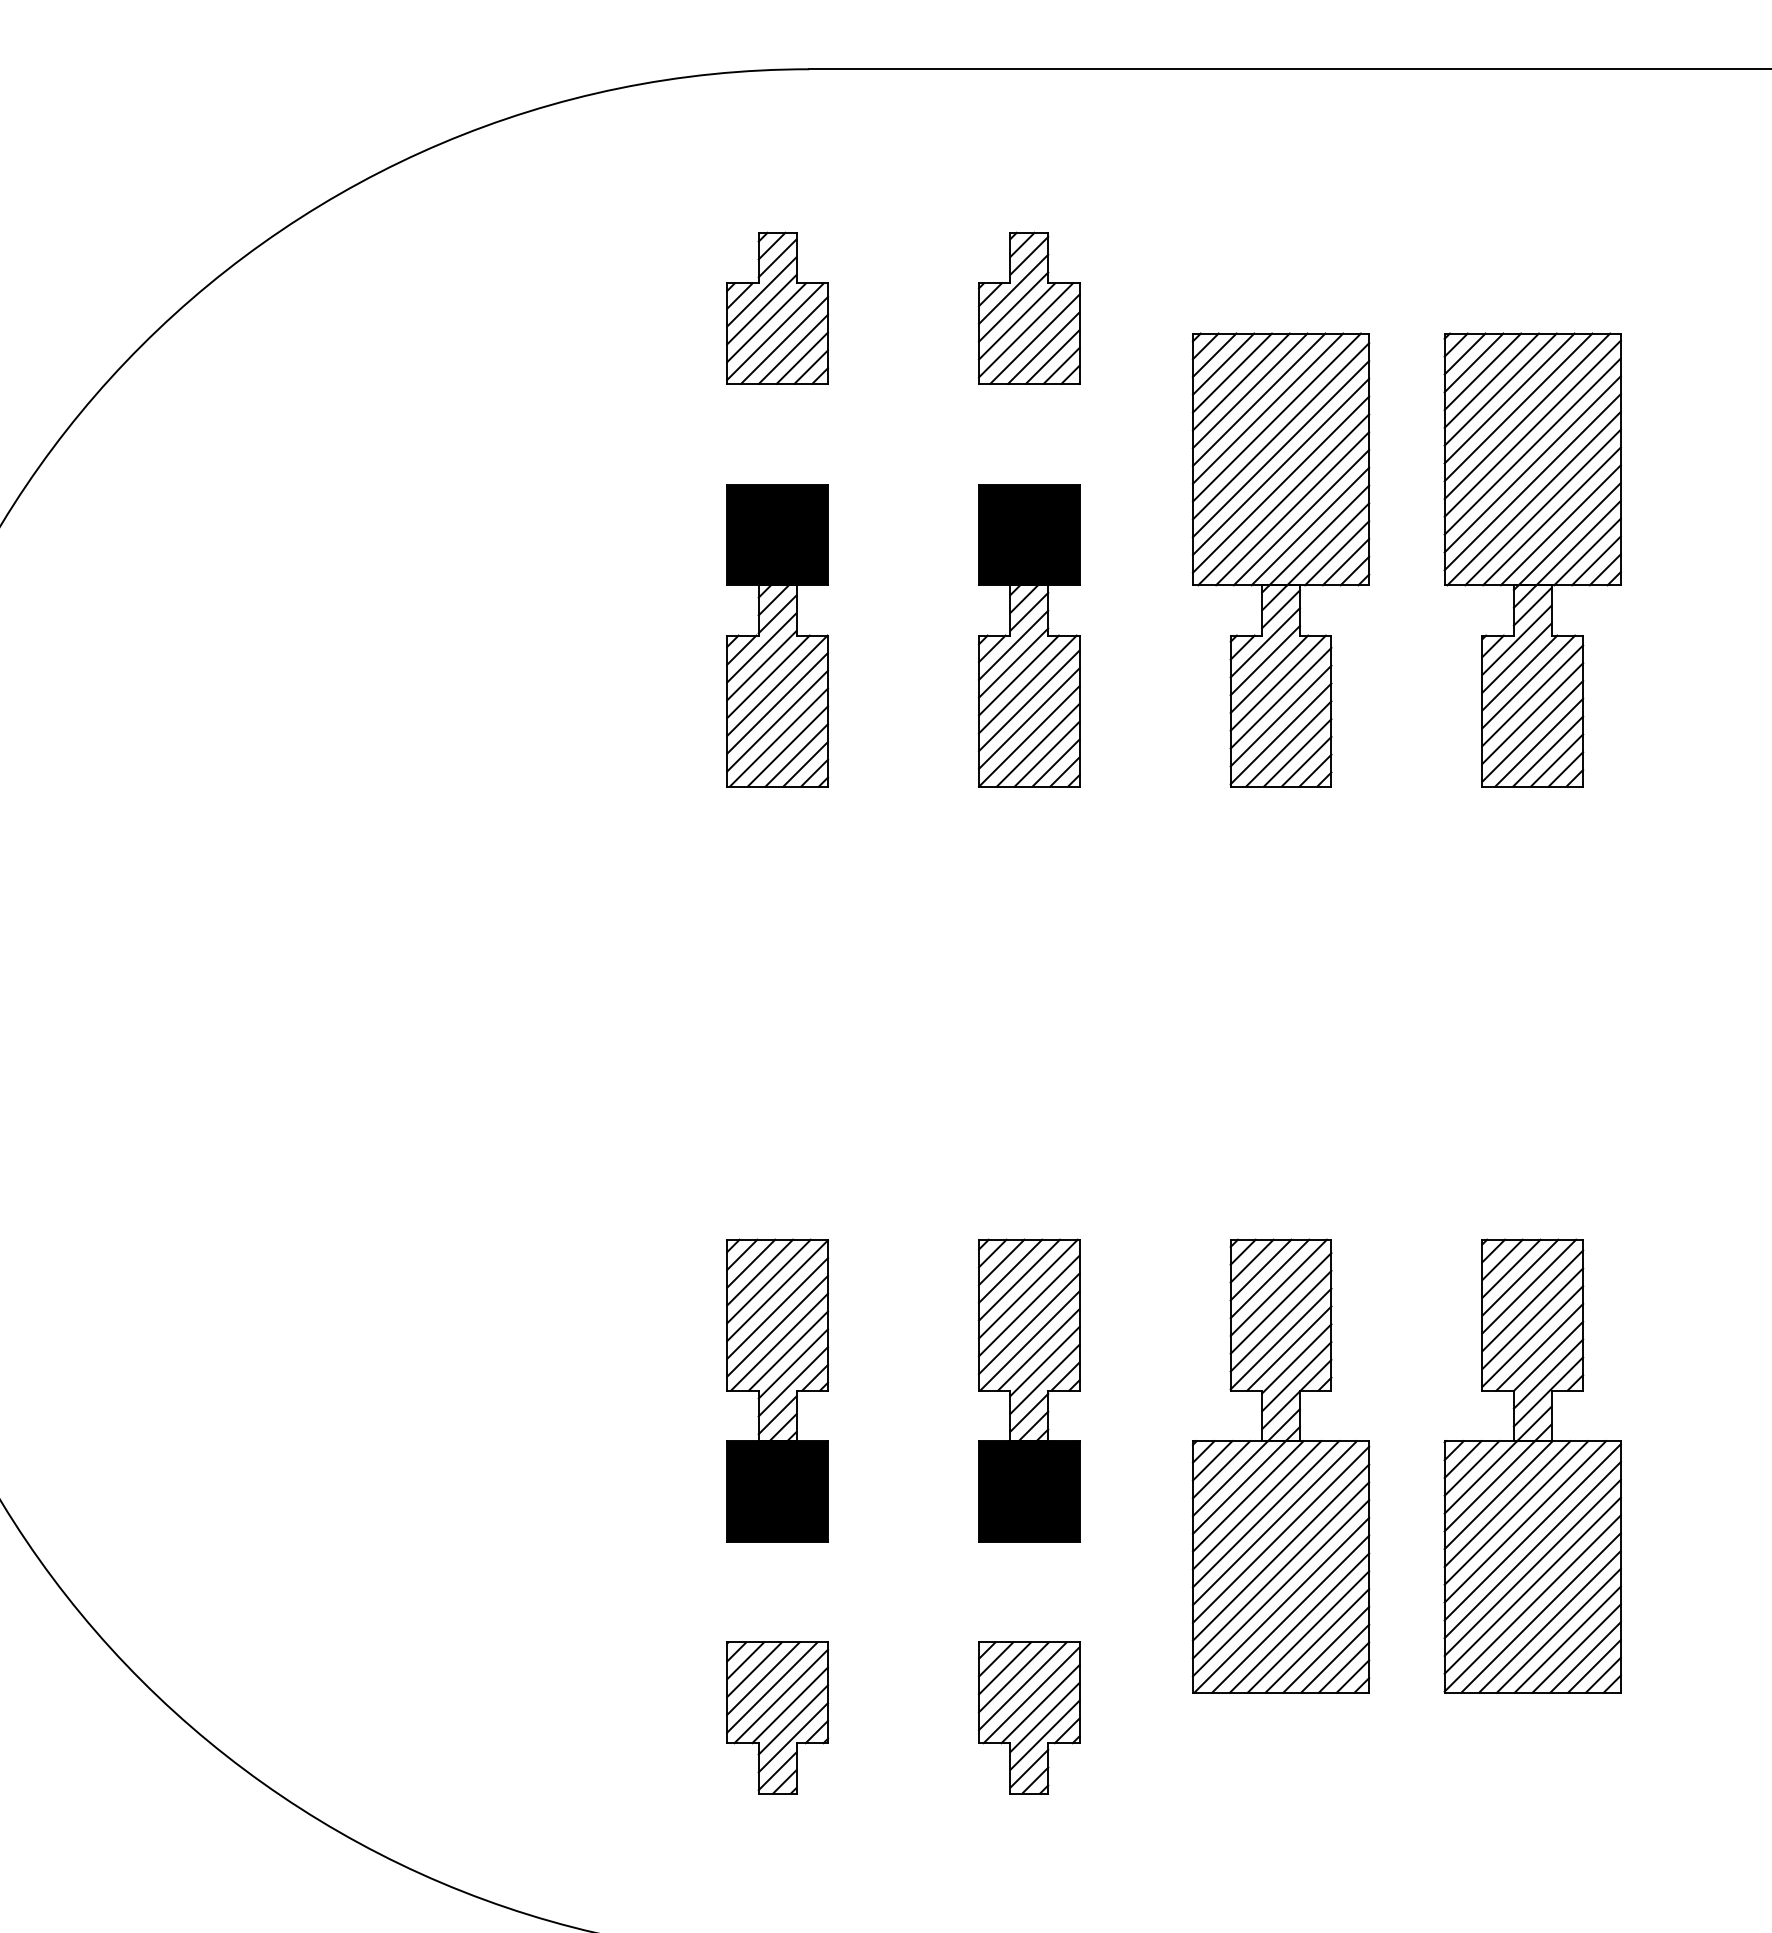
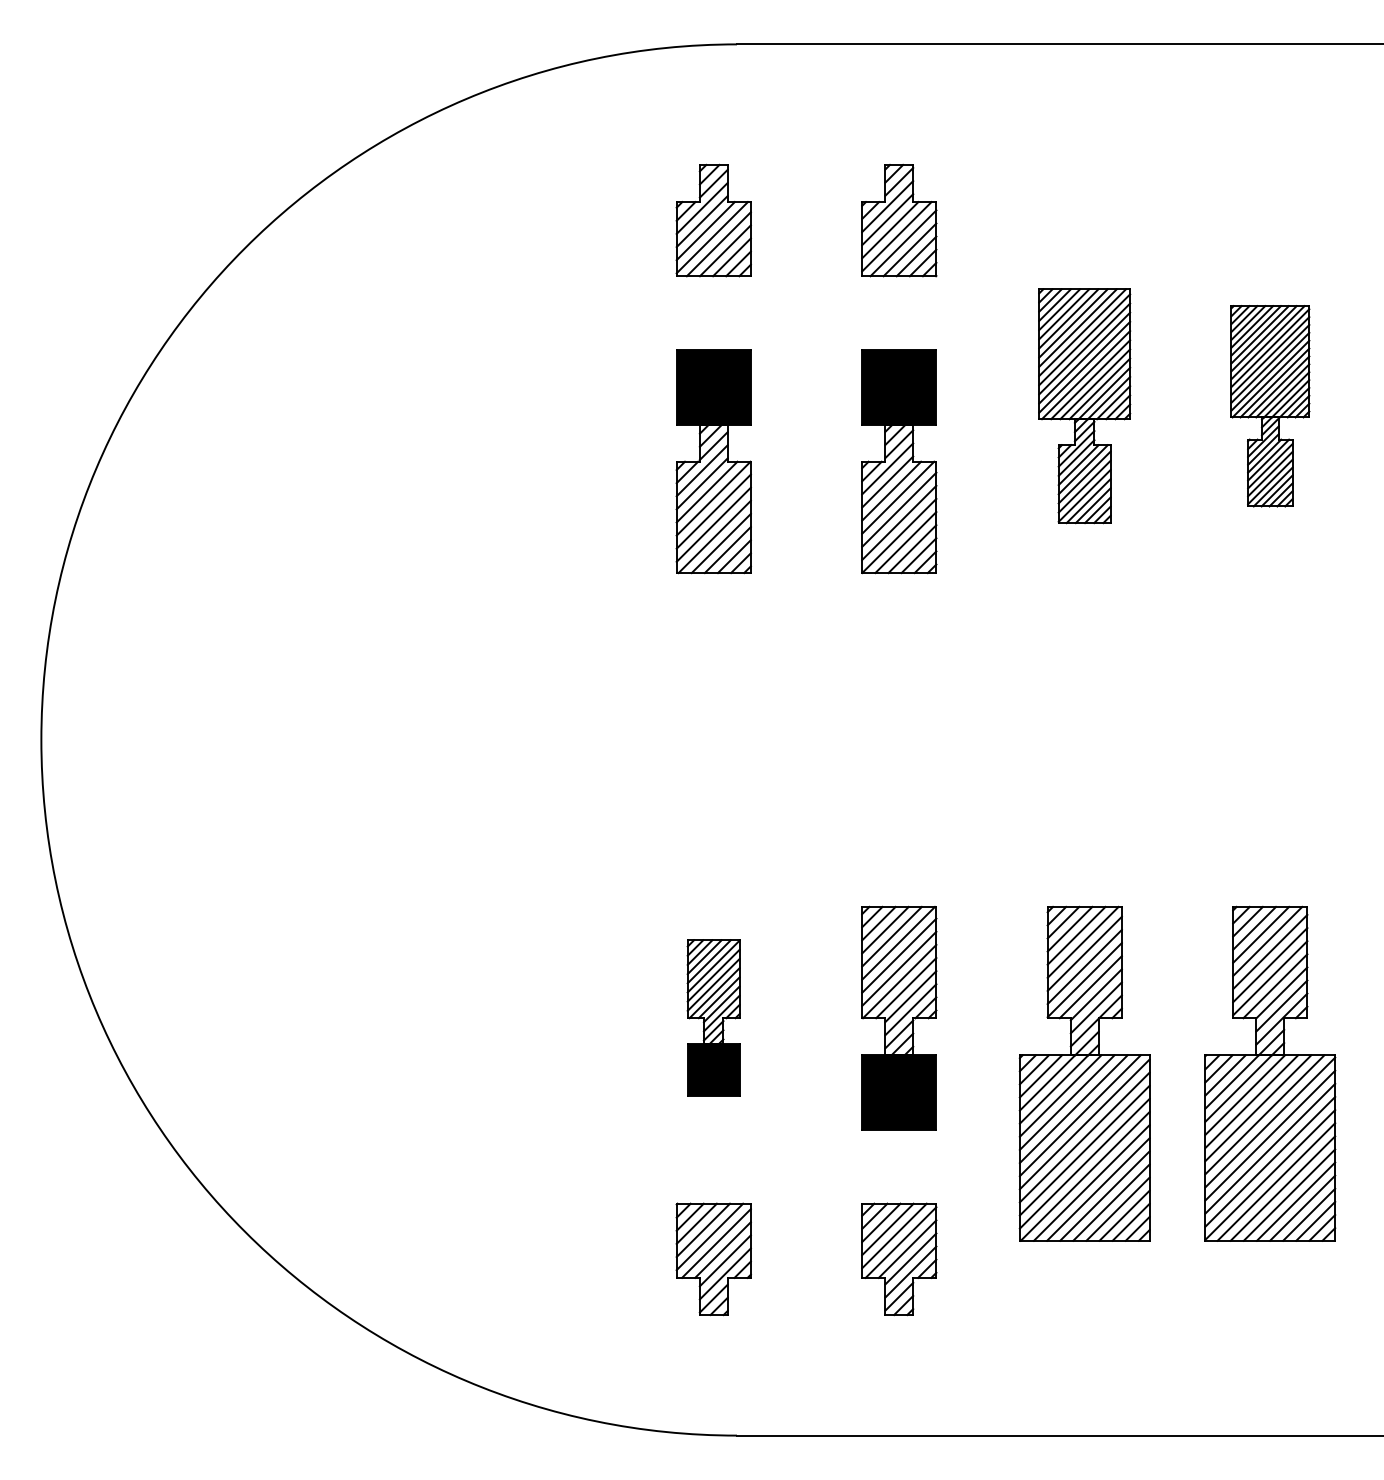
part: (1280, 560) -> (1084, 406), size x0.7
part: (1533, 560) -> (1270, 406), size x0.6
part: (777, 1389) -> (713, 1017), size x0.7

